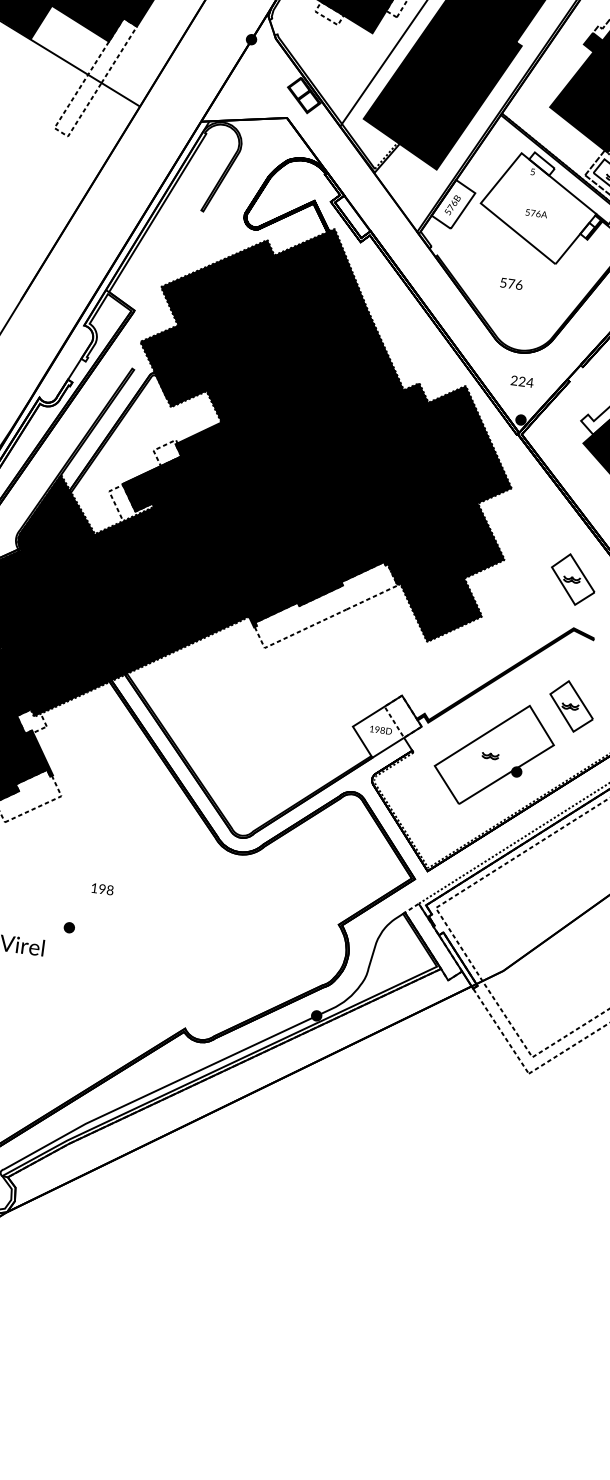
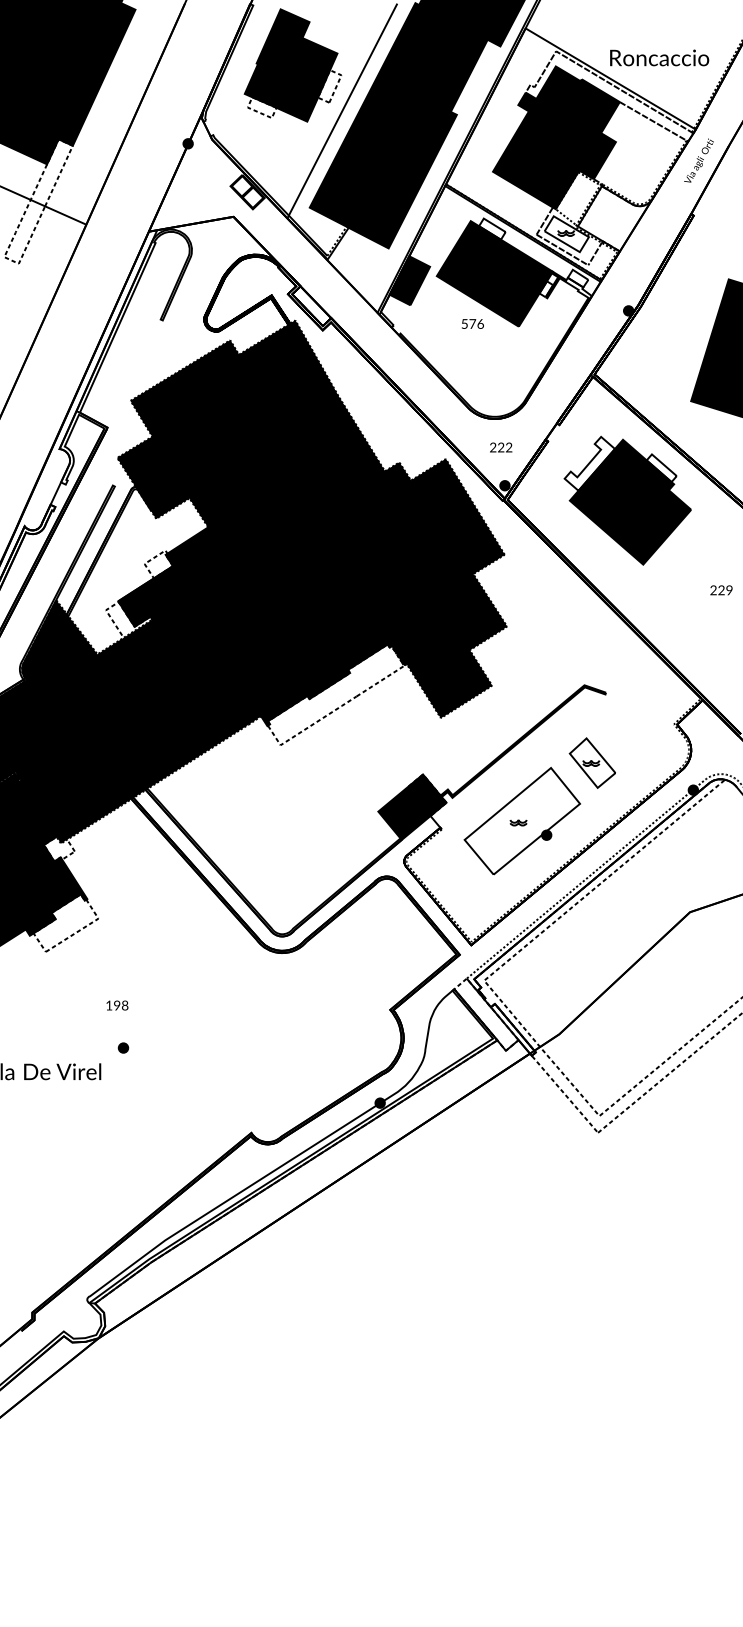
fill: (453, 204) -> (409, 280), added
fill: (538, 208) -> (494, 273), added
text: (511, 283) -> (472, 323), moved
text: (529, 382) -> (508, 447), 224 -> 222
part: (572, 578) -> (576, 636), removed
fill: (387, 725) -> (412, 806), added
text: (102, 889) -> (117, 1005), moved

